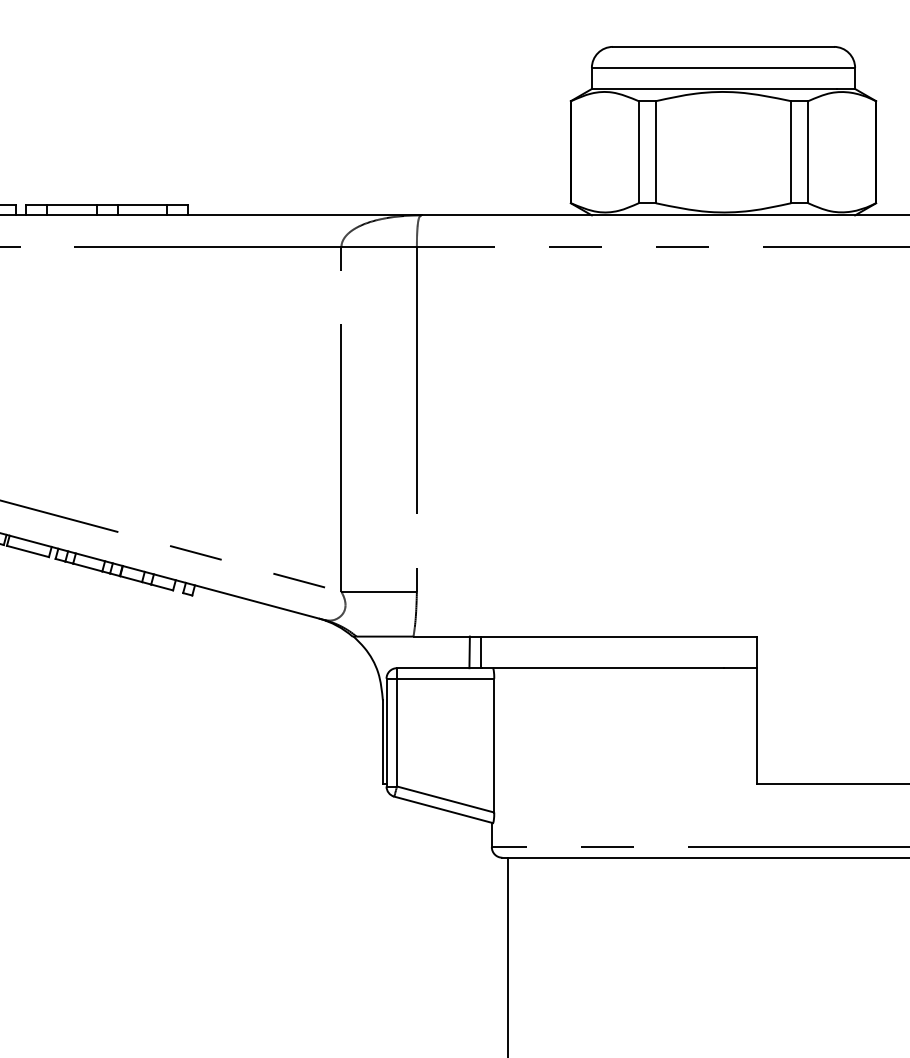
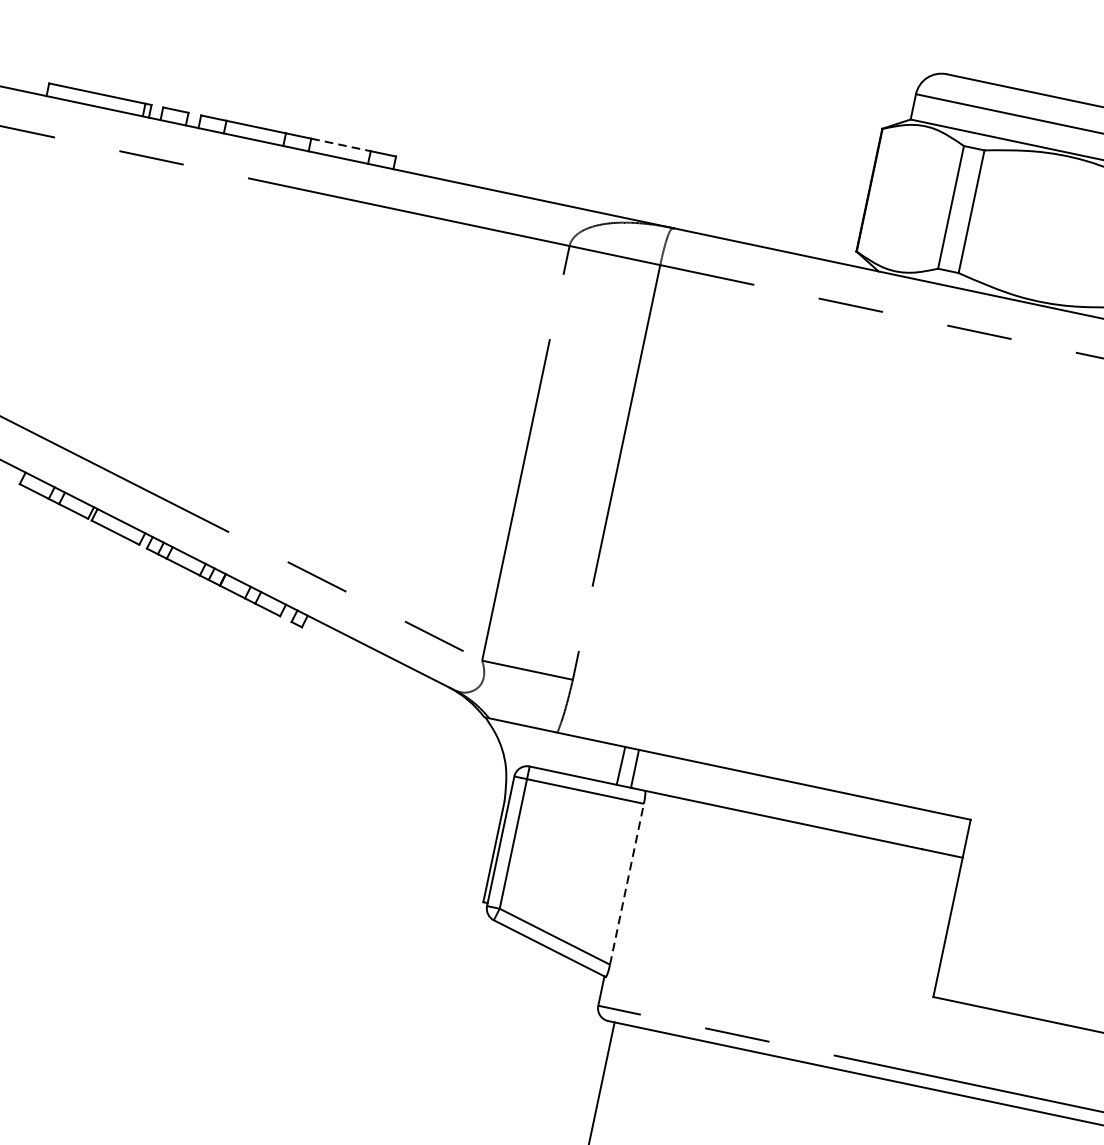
line: (142, 204) -> (341, 144), solid -> dashed
line: (494, 745) -> (627, 884), solid -> dashed

